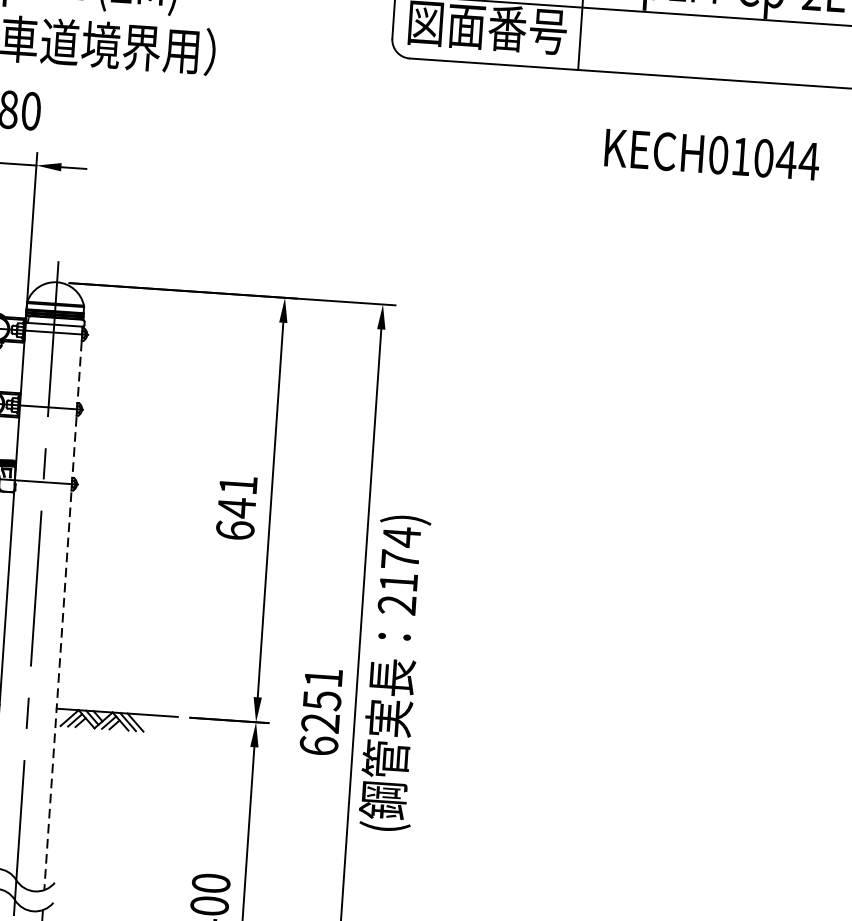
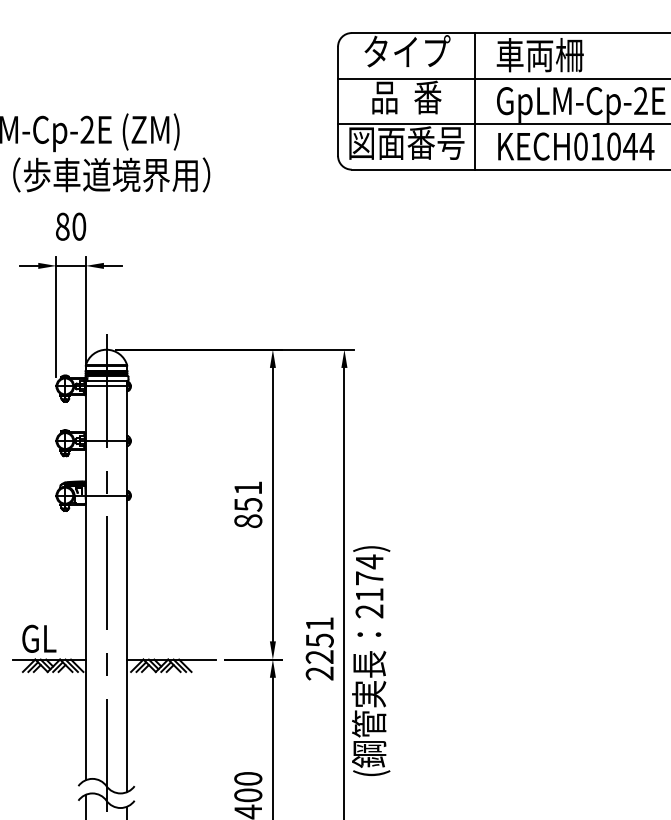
text: (712, 154) -> (576, 146), moved
text: (236, 518) -> (248, 512), 641 -> 851
line: (63, 608) -> (127, 586), dashed -> solid
text: (395, 672) -> (371, 660), moved
text: (318, 745) -> (319, 673), 6251 -> 2251

